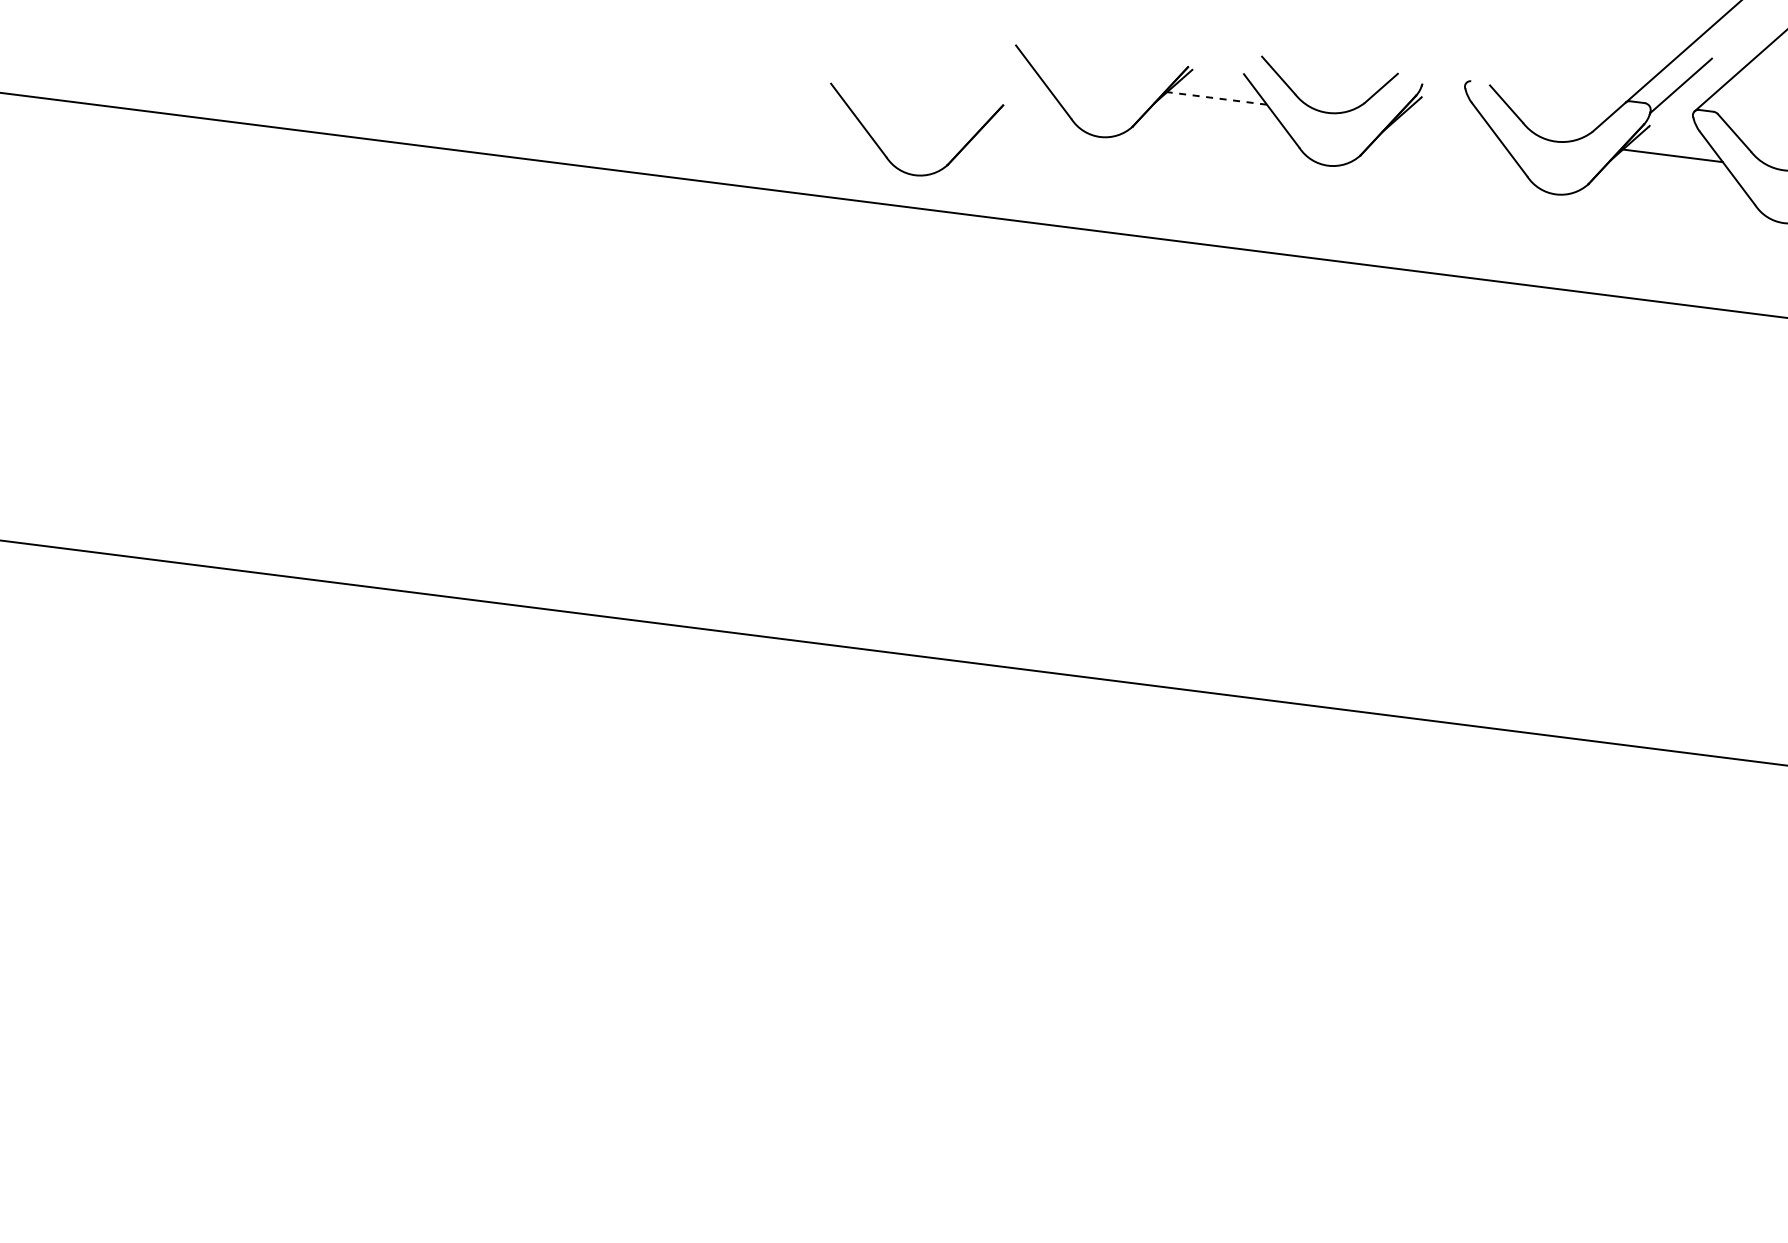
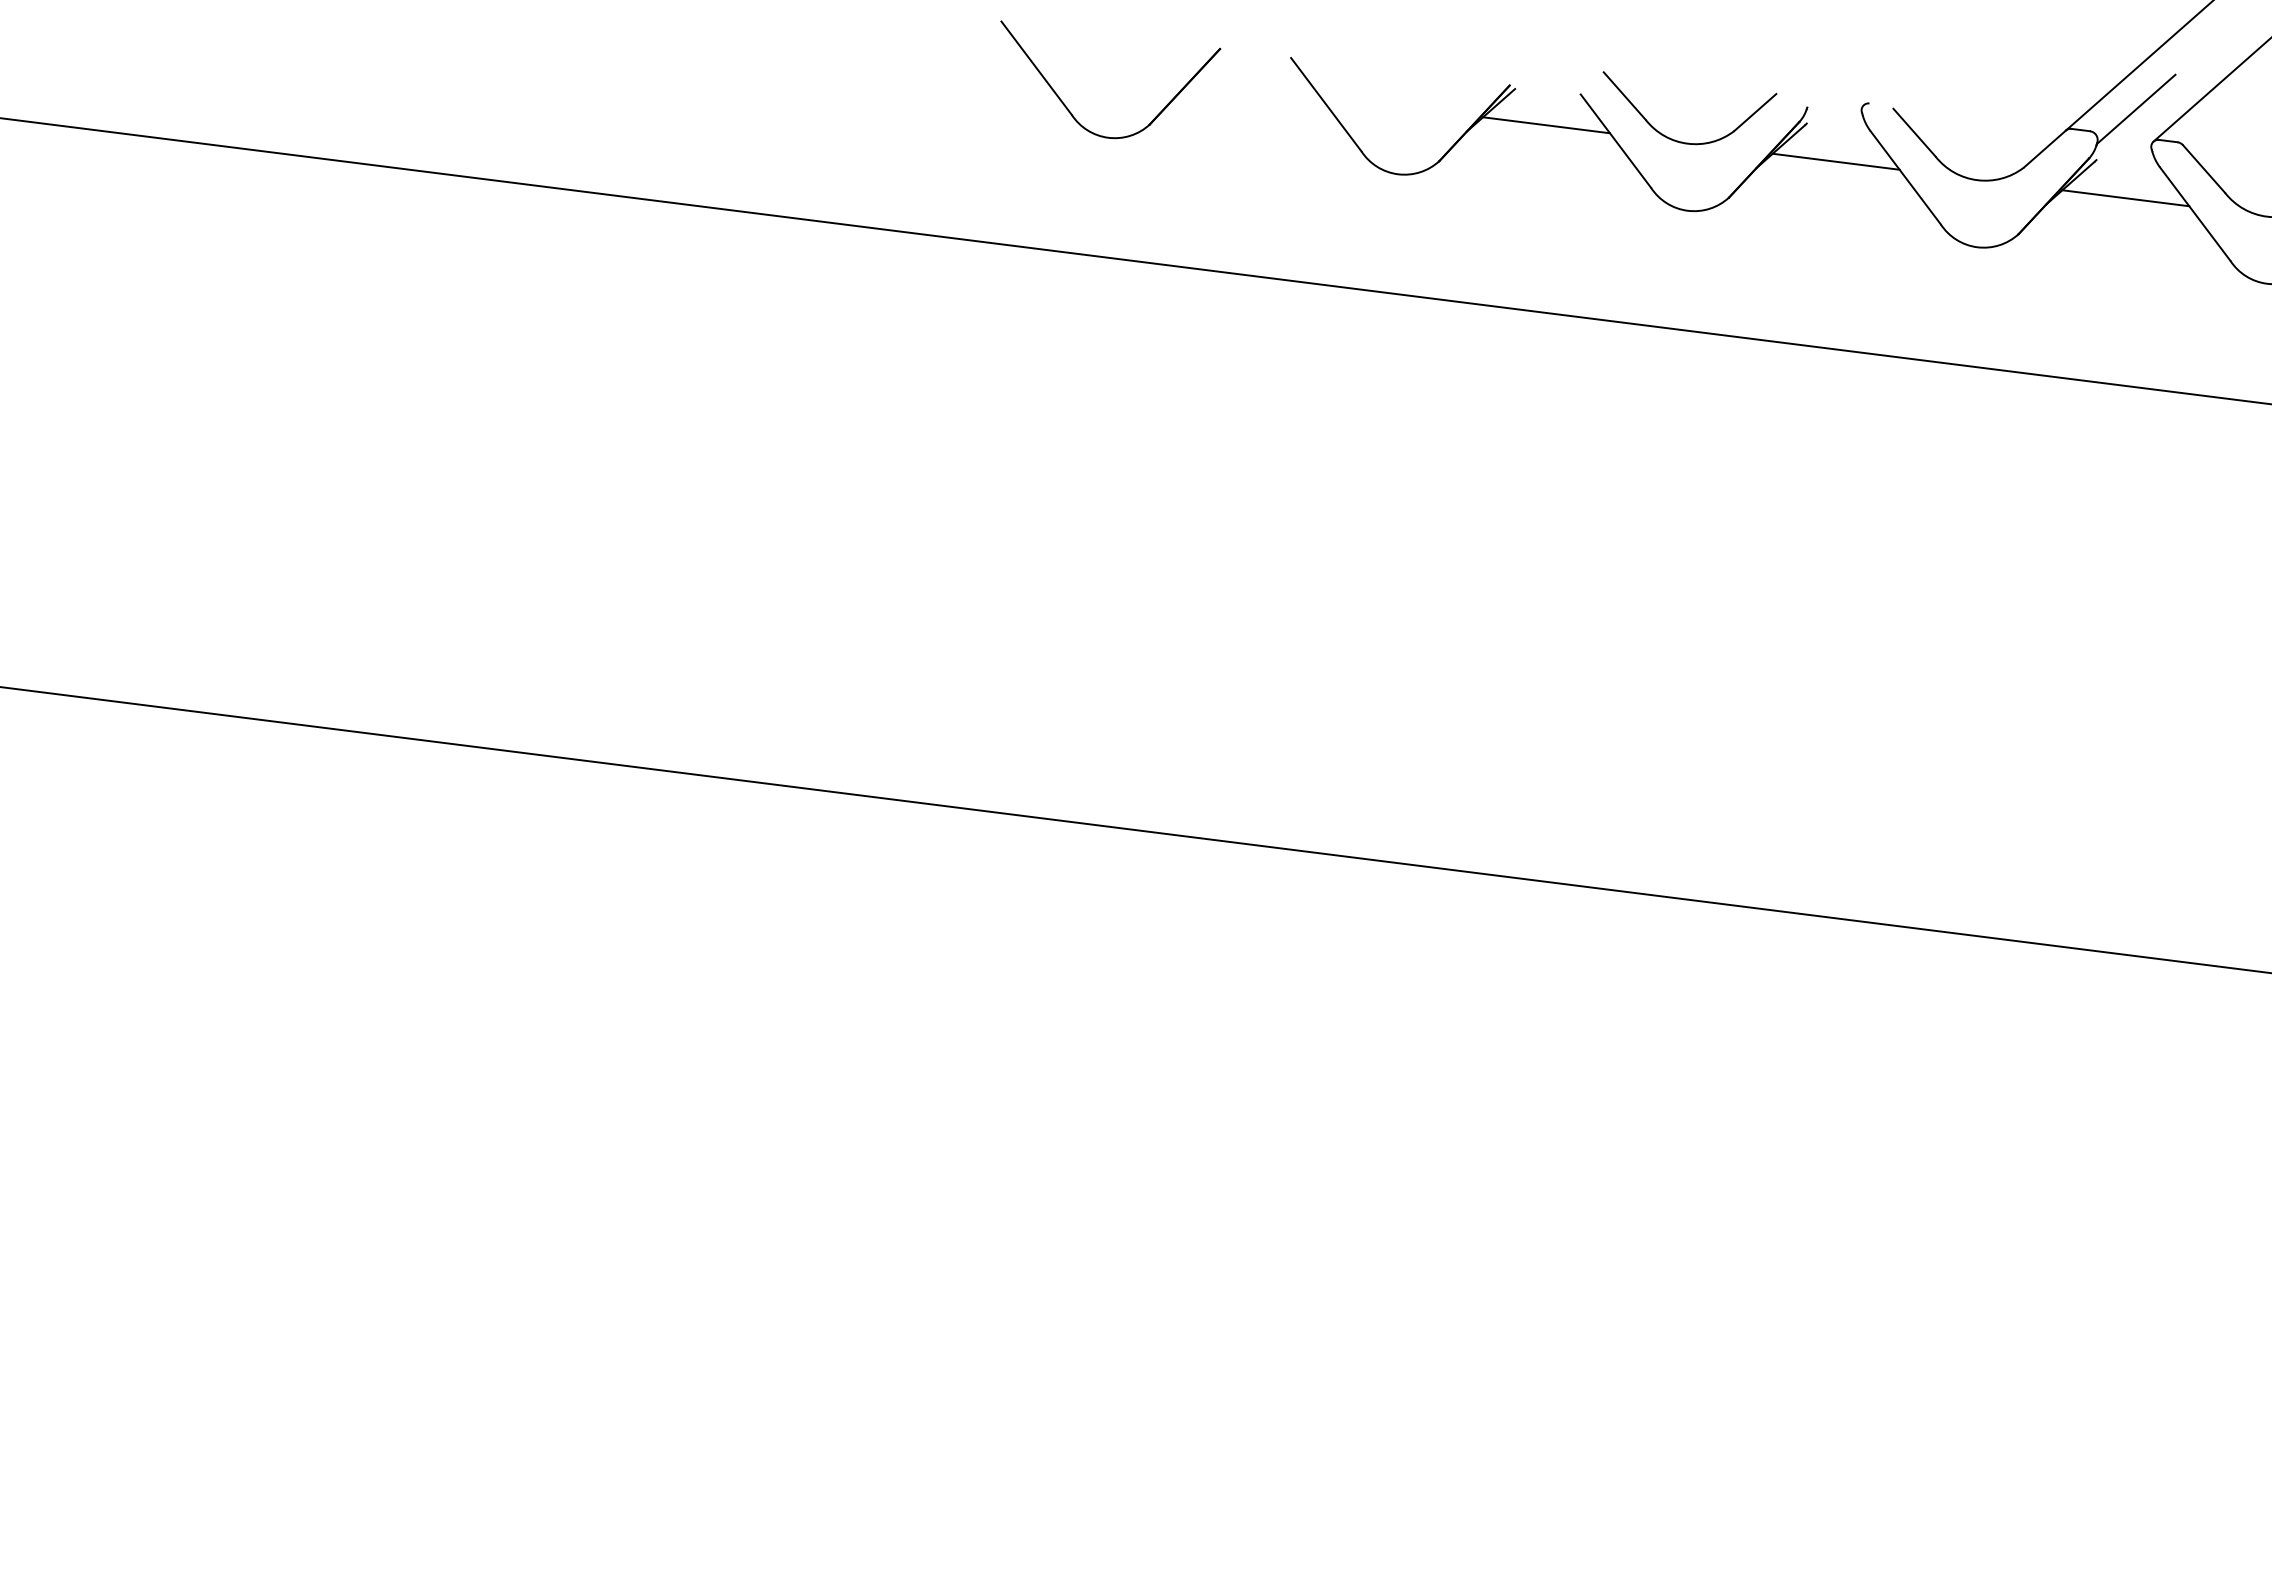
line: (1216, 98) -> (1545, 125), dashed -> solid
line: (1444, 126) -> (1835, 160), added
part: (884, 152) -> (1069, 108), moved

